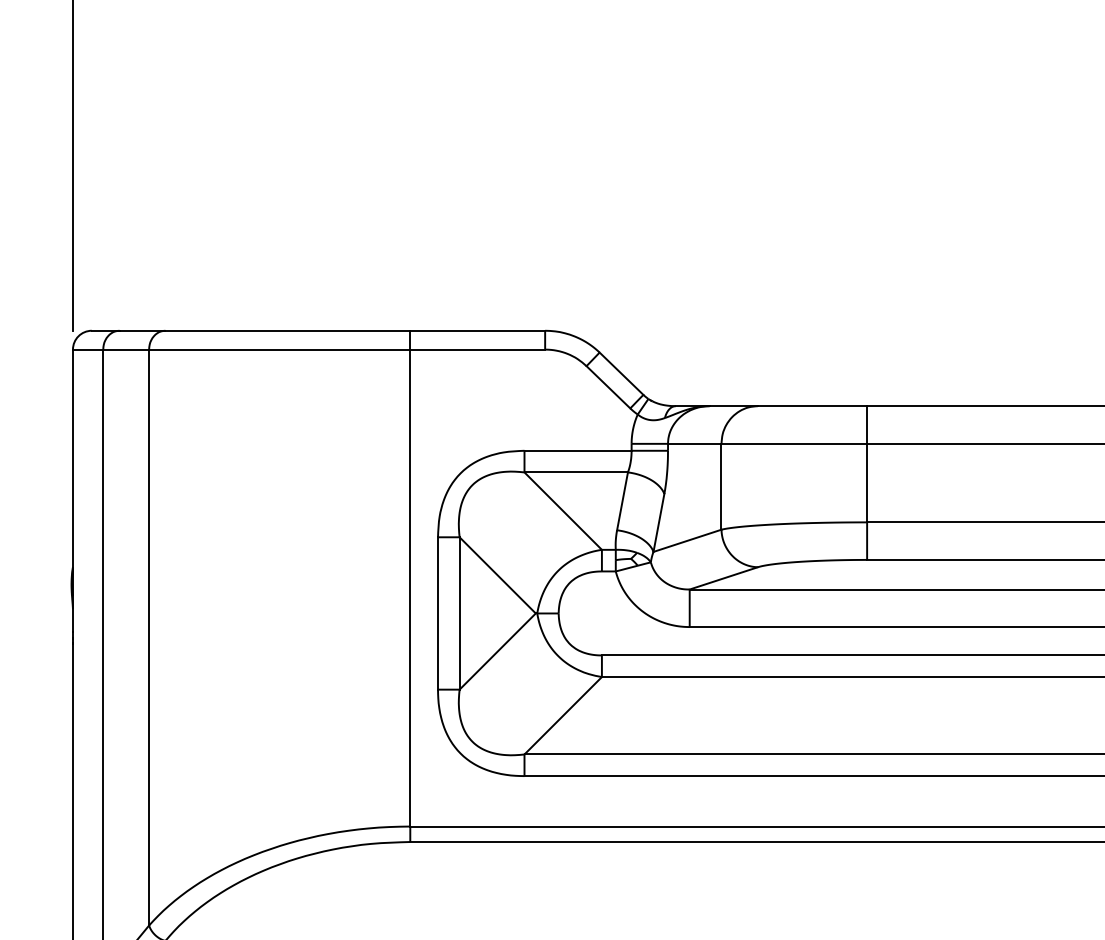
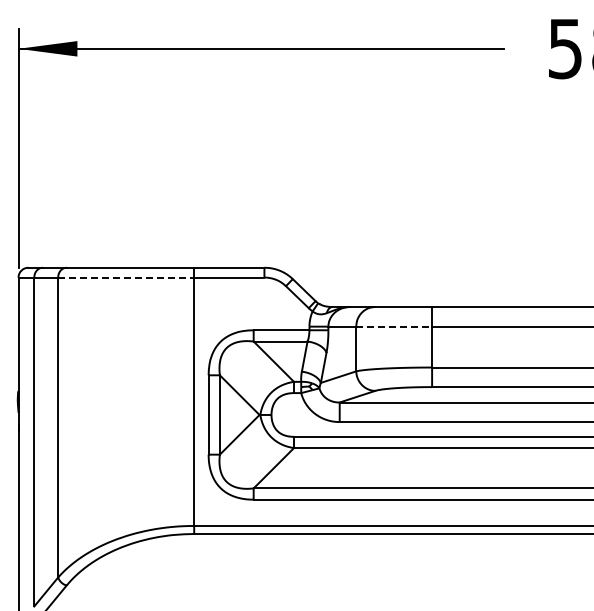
line: (280, 349) -> (126, 277), solid -> dashed
line: (794, 443) -> (394, 326), solid -> dashed

